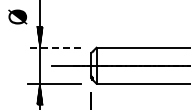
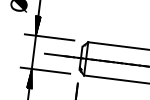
line: (54, 47) -> (49, 37), dashed -> solid

